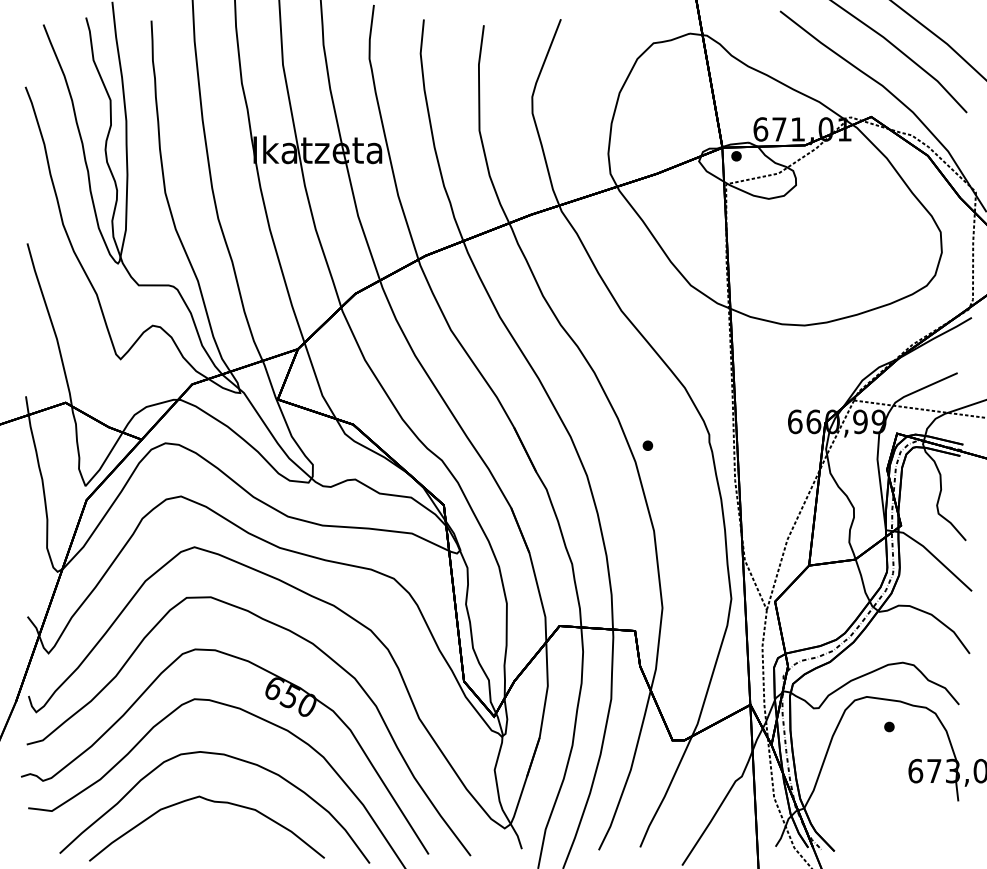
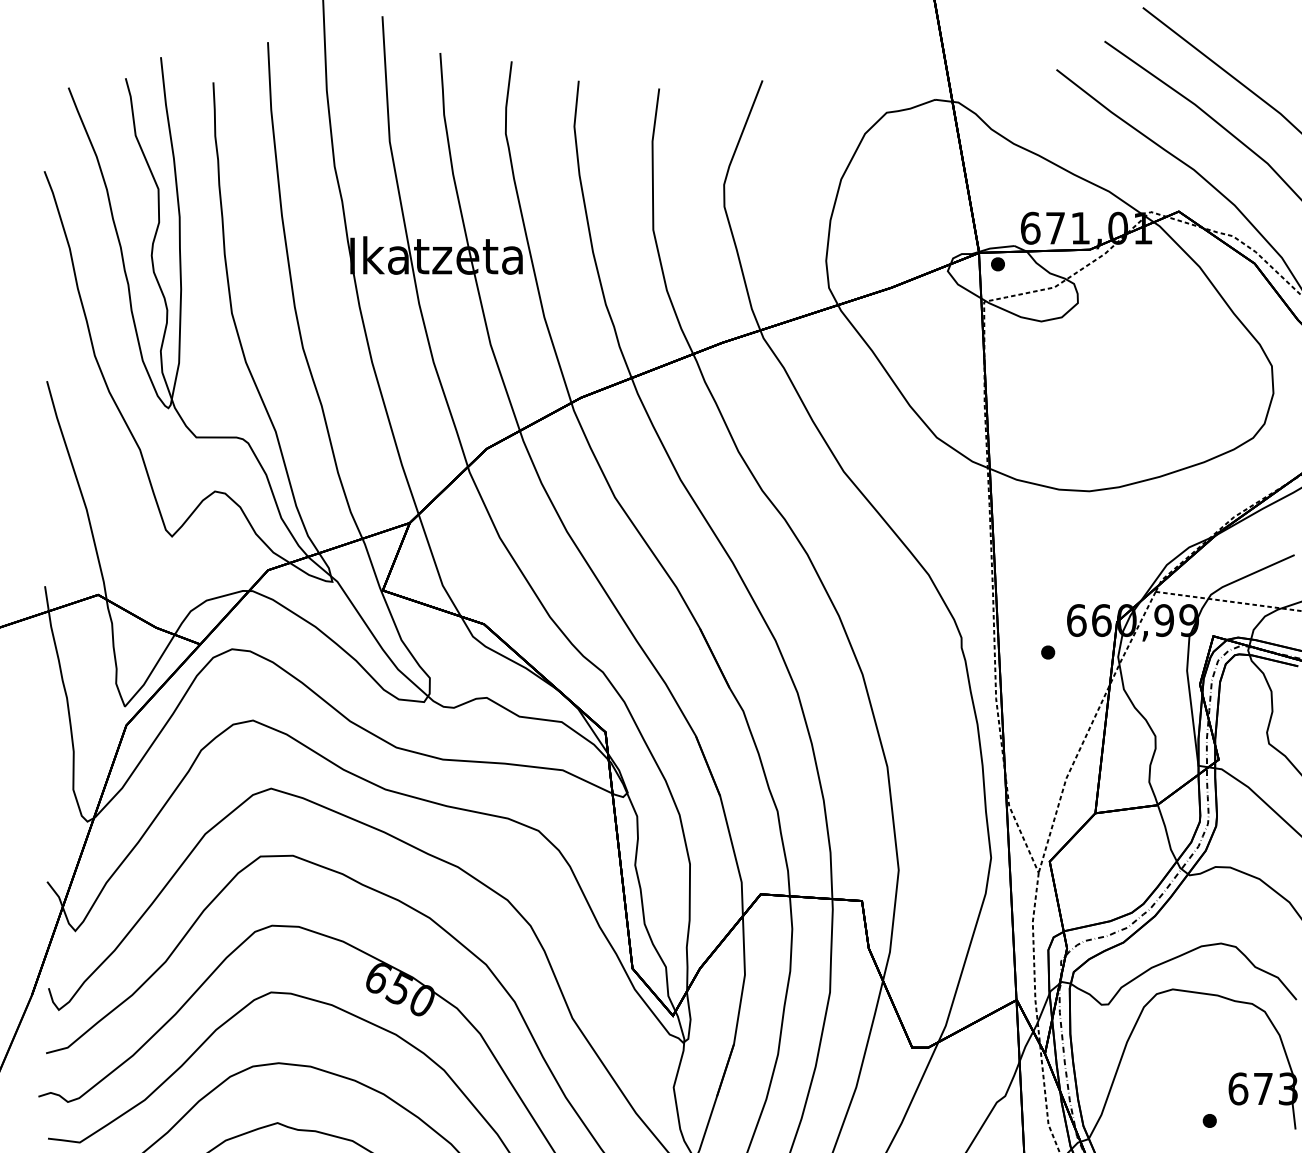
part: (647, 445) -> (1047, 652), moved
part: (889, 726) -> (1209, 1120), moved

